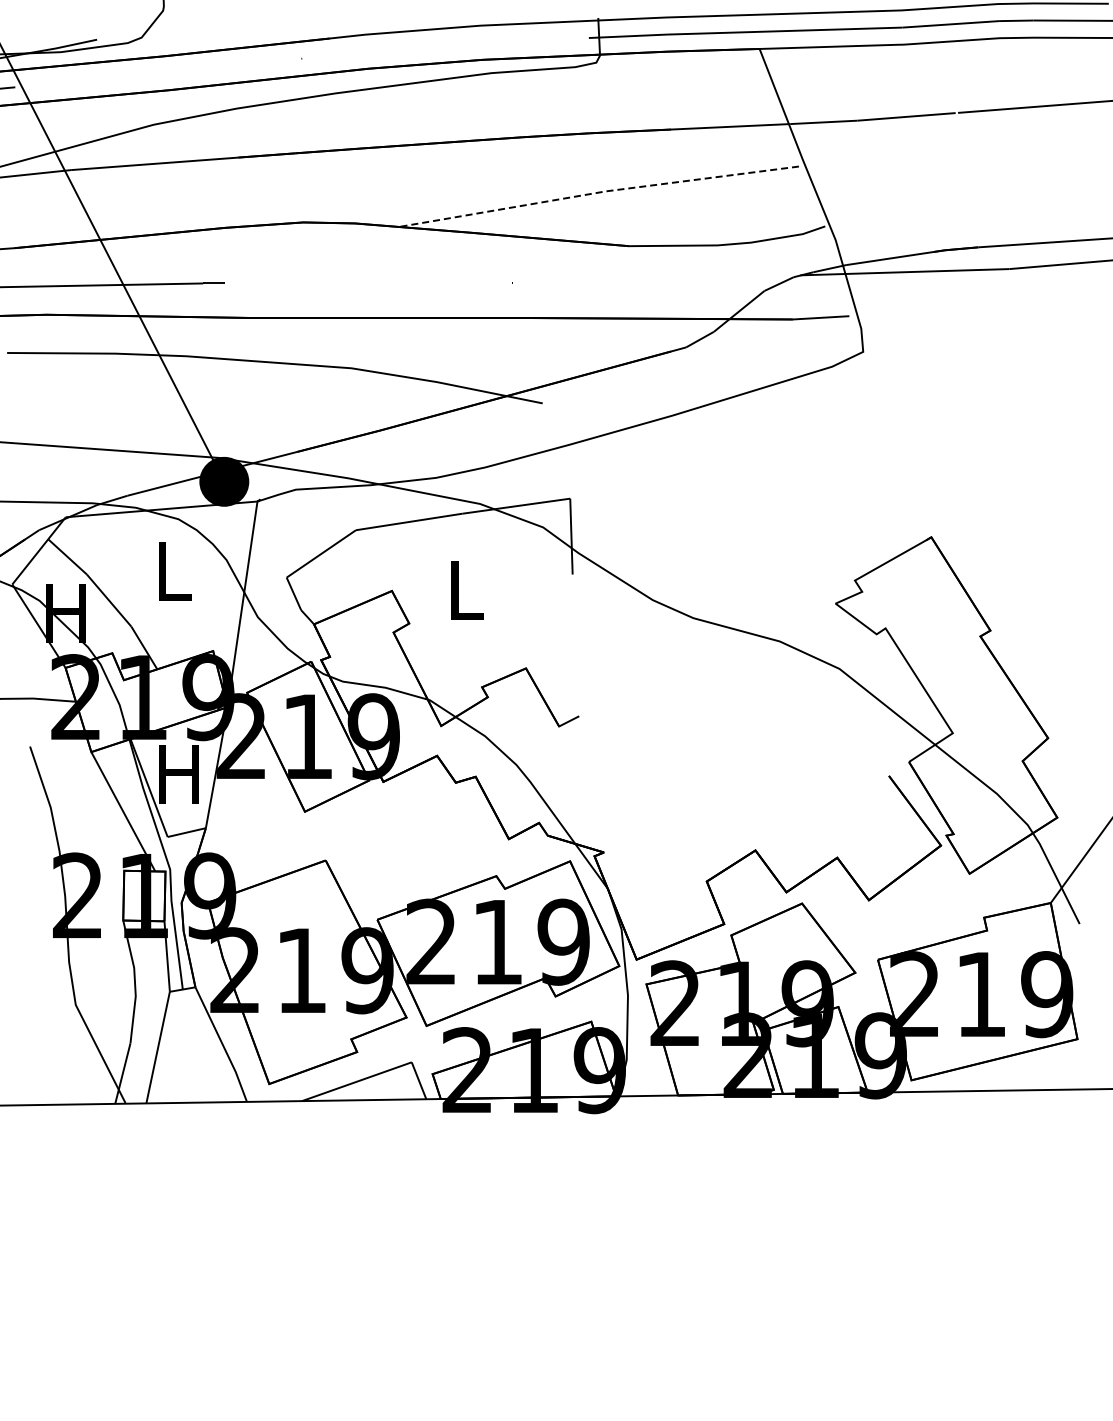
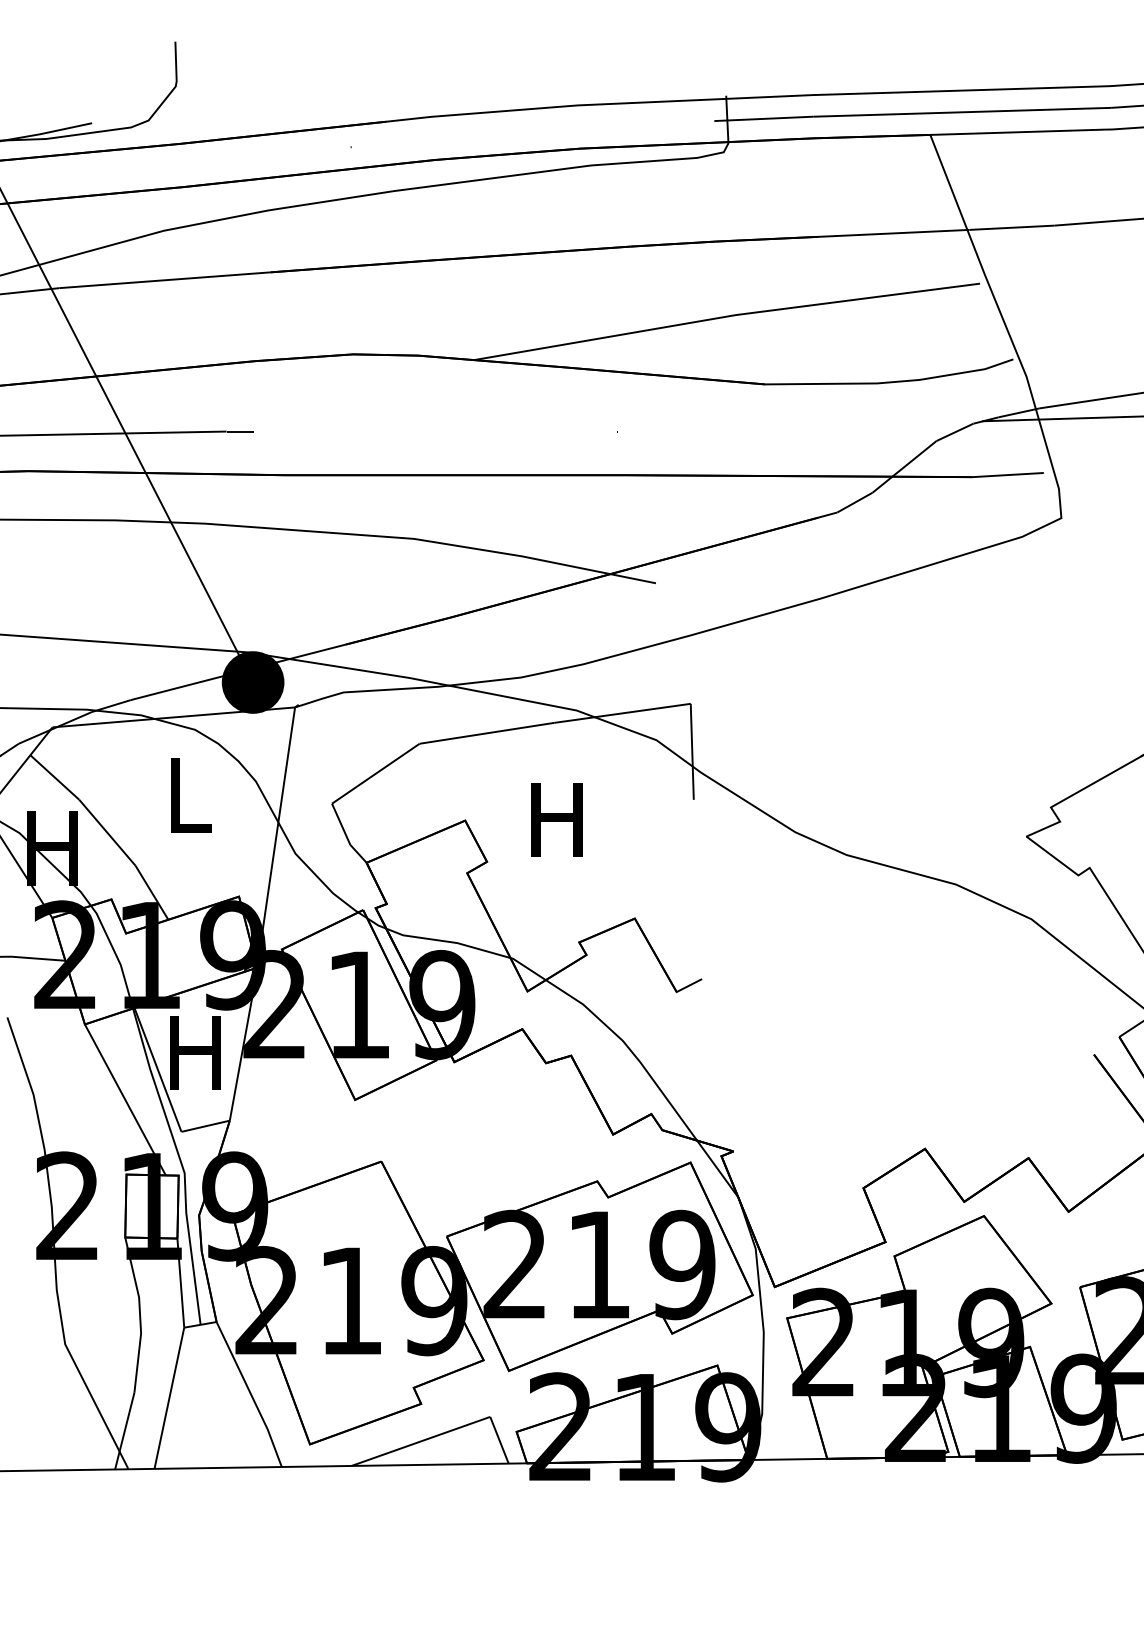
line: (599, 192) -> (727, 316), dashed -> solid
text: (464, 590) -> (556, 820), L -> H

